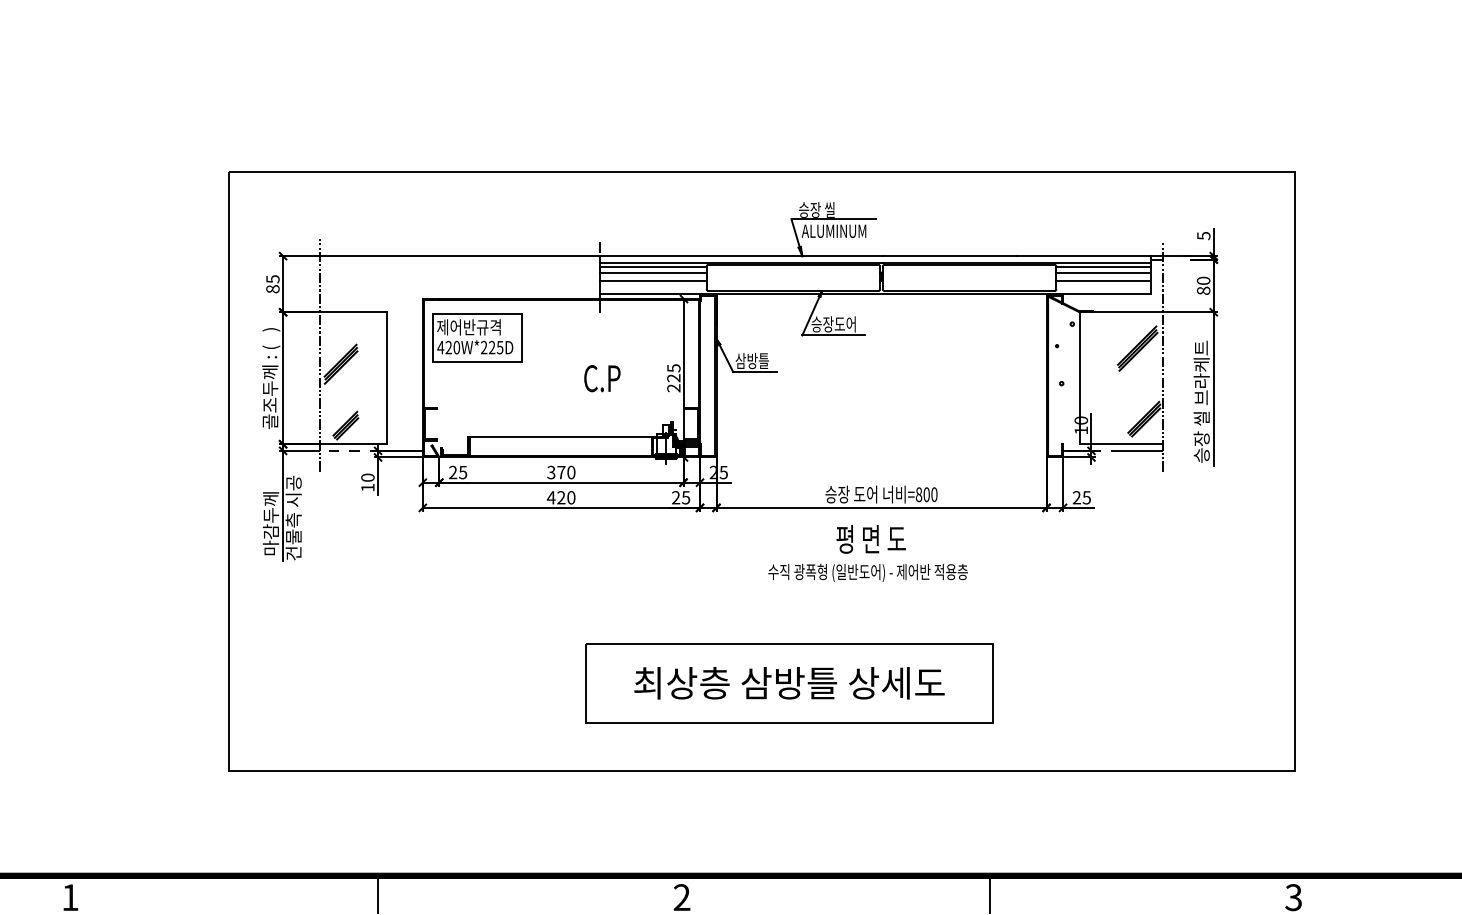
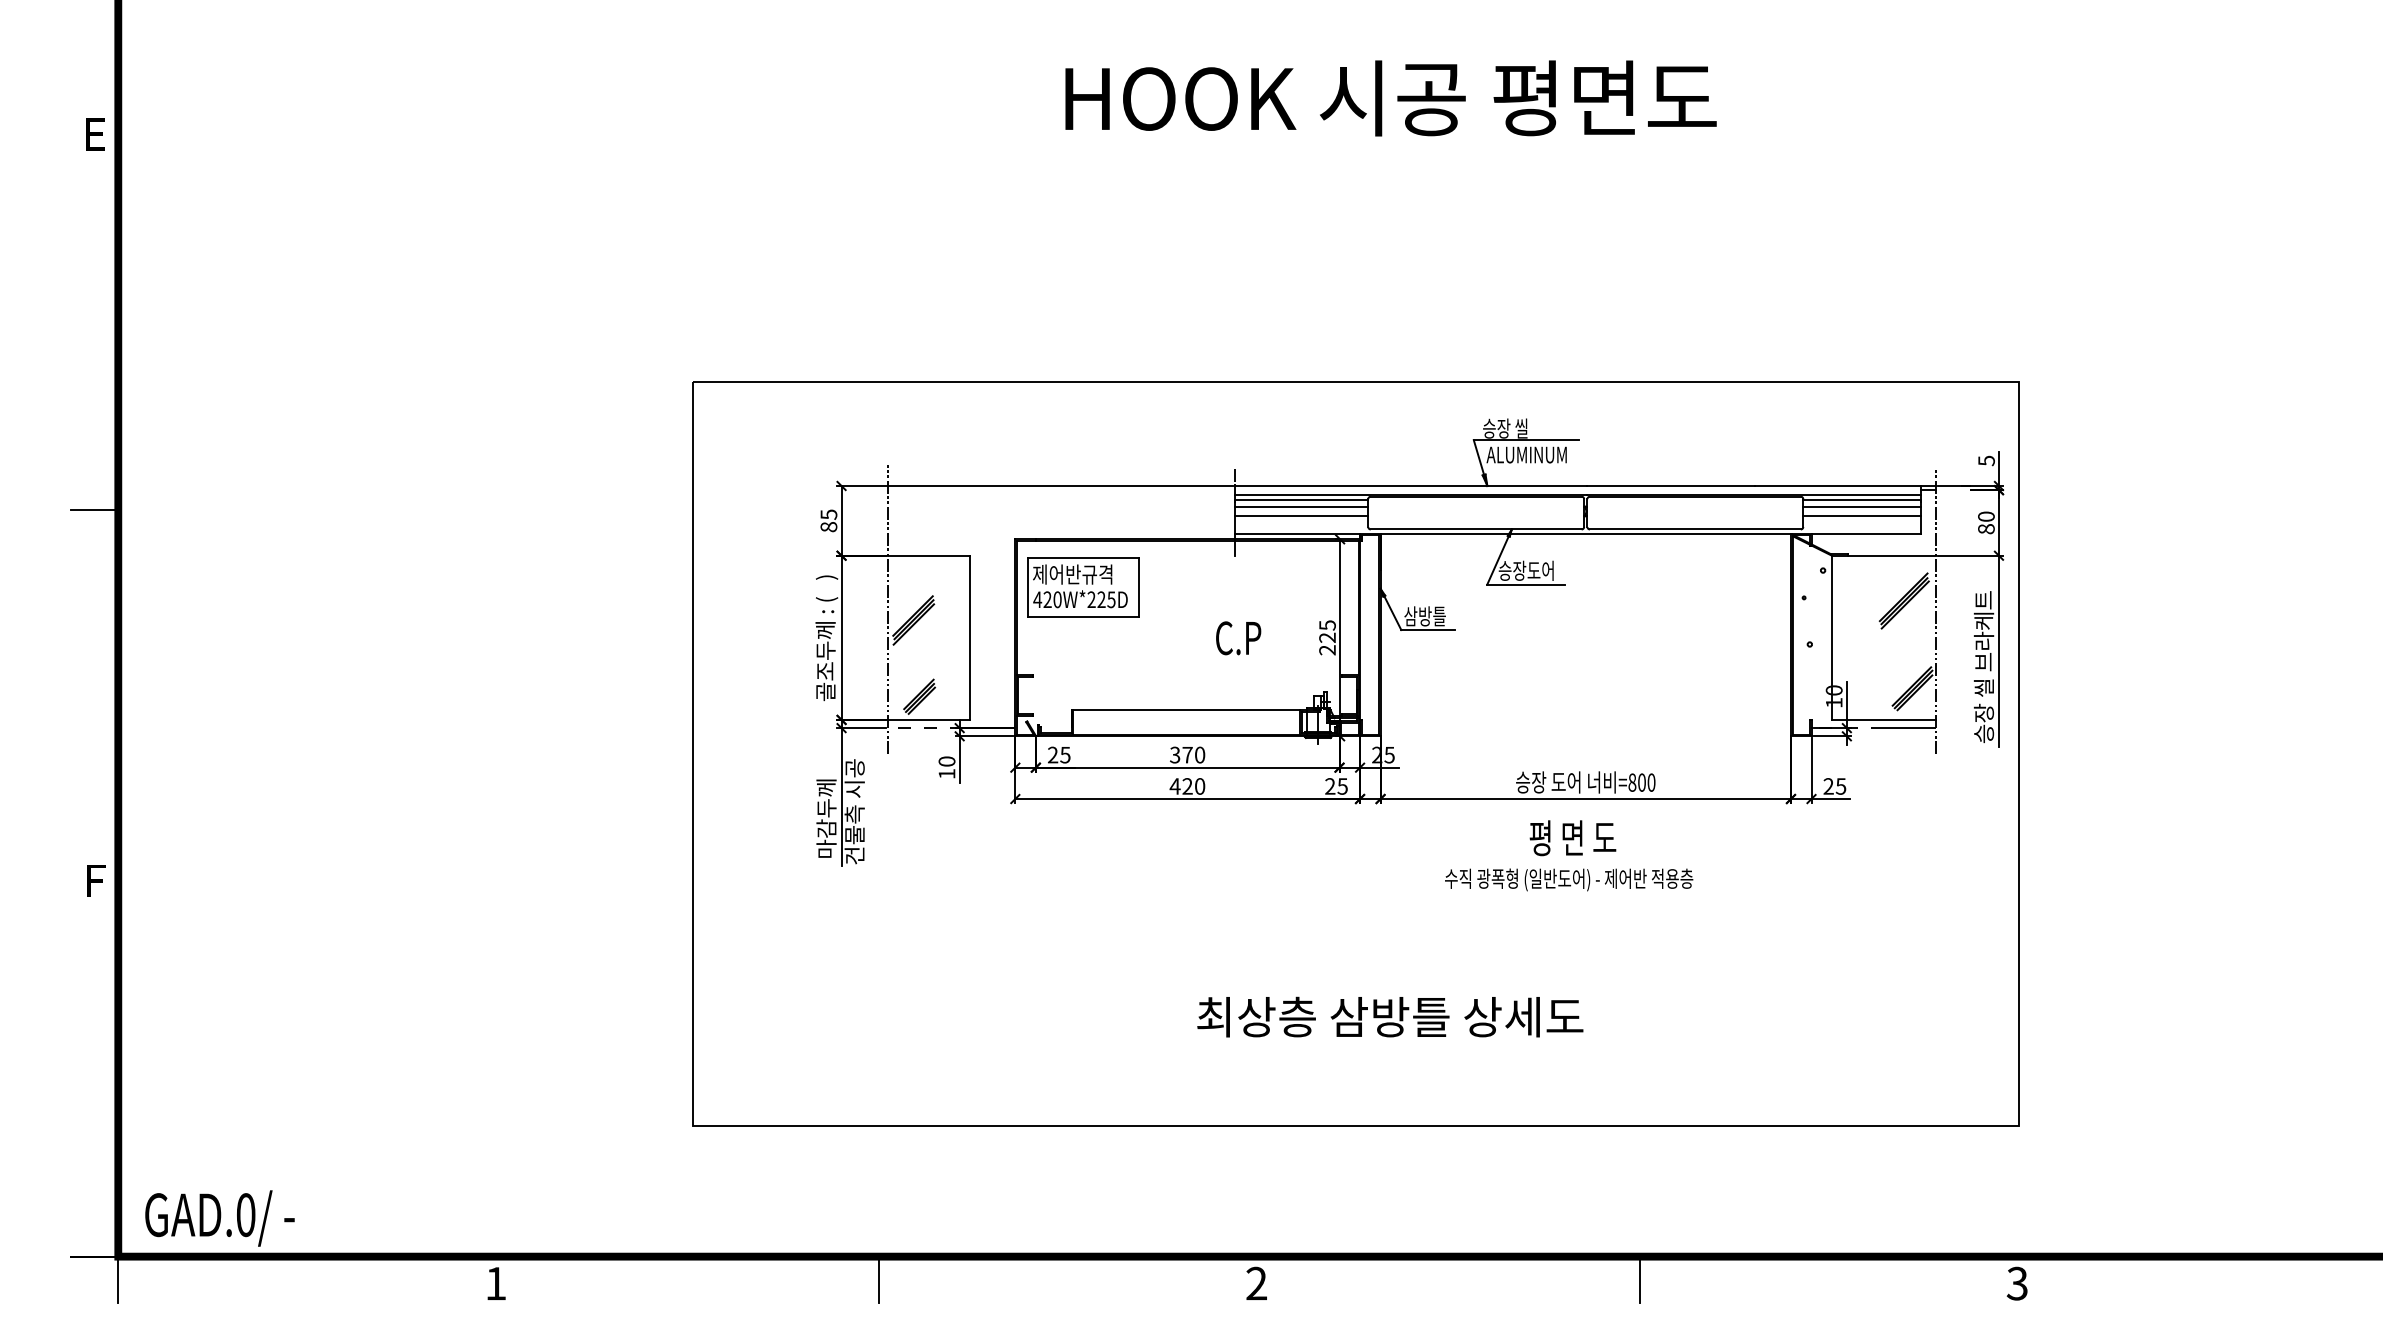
part: (739, 391) -> (1409, 654), moved
part: (789, 683) -> (1390, 1017), removed

